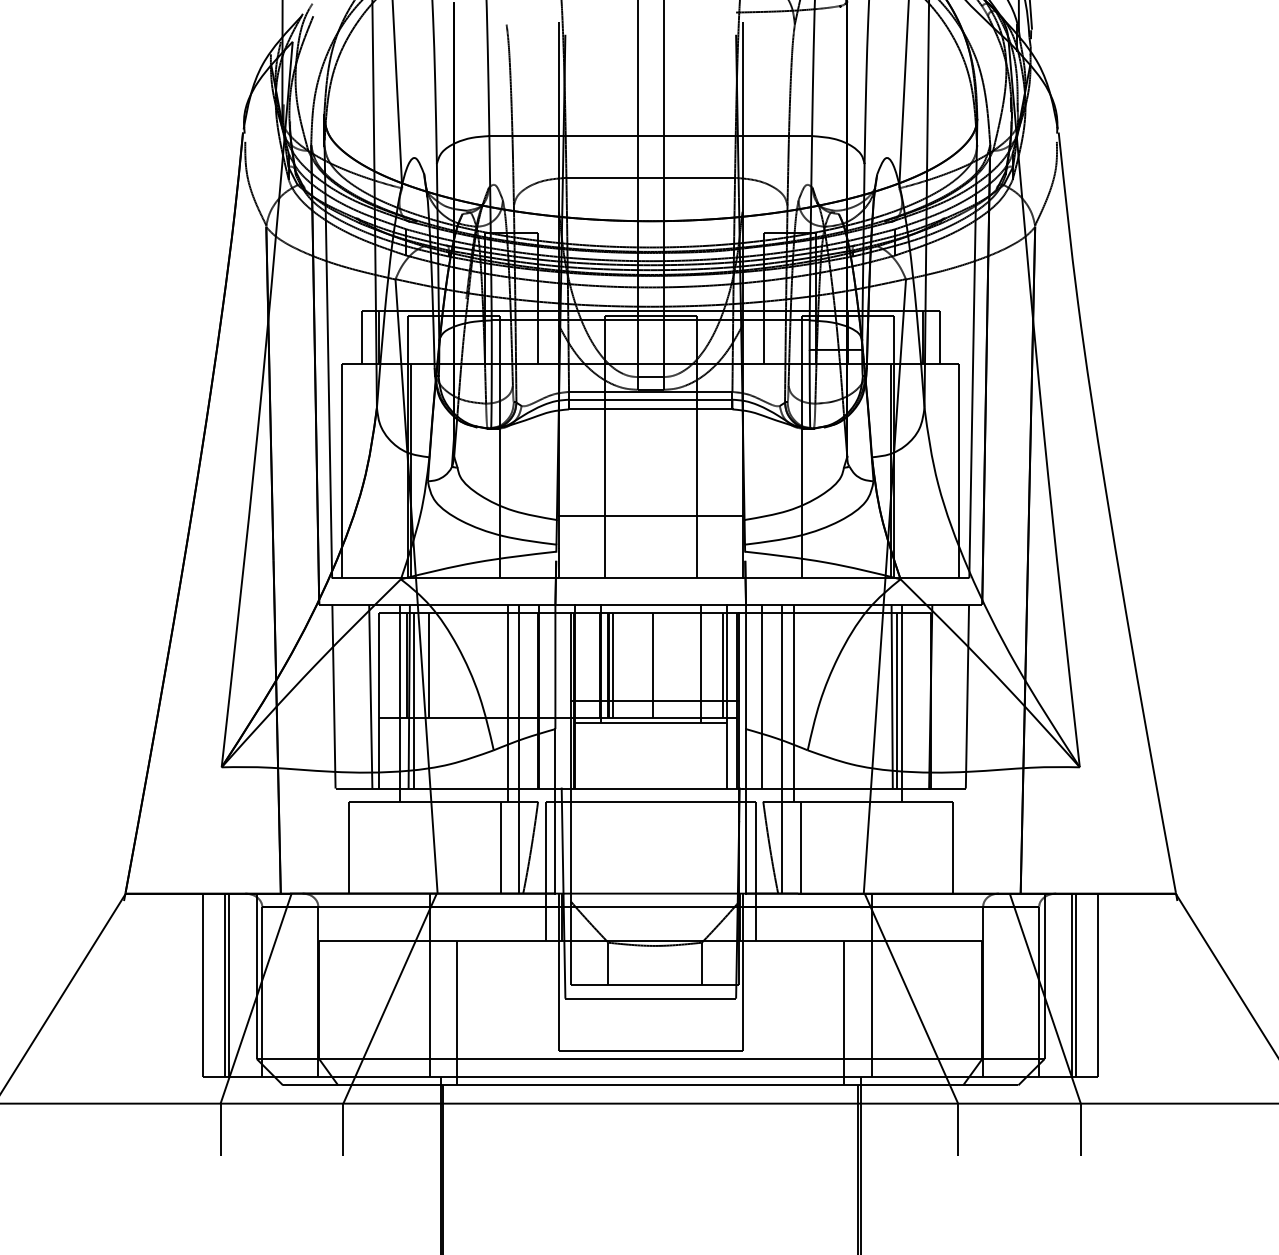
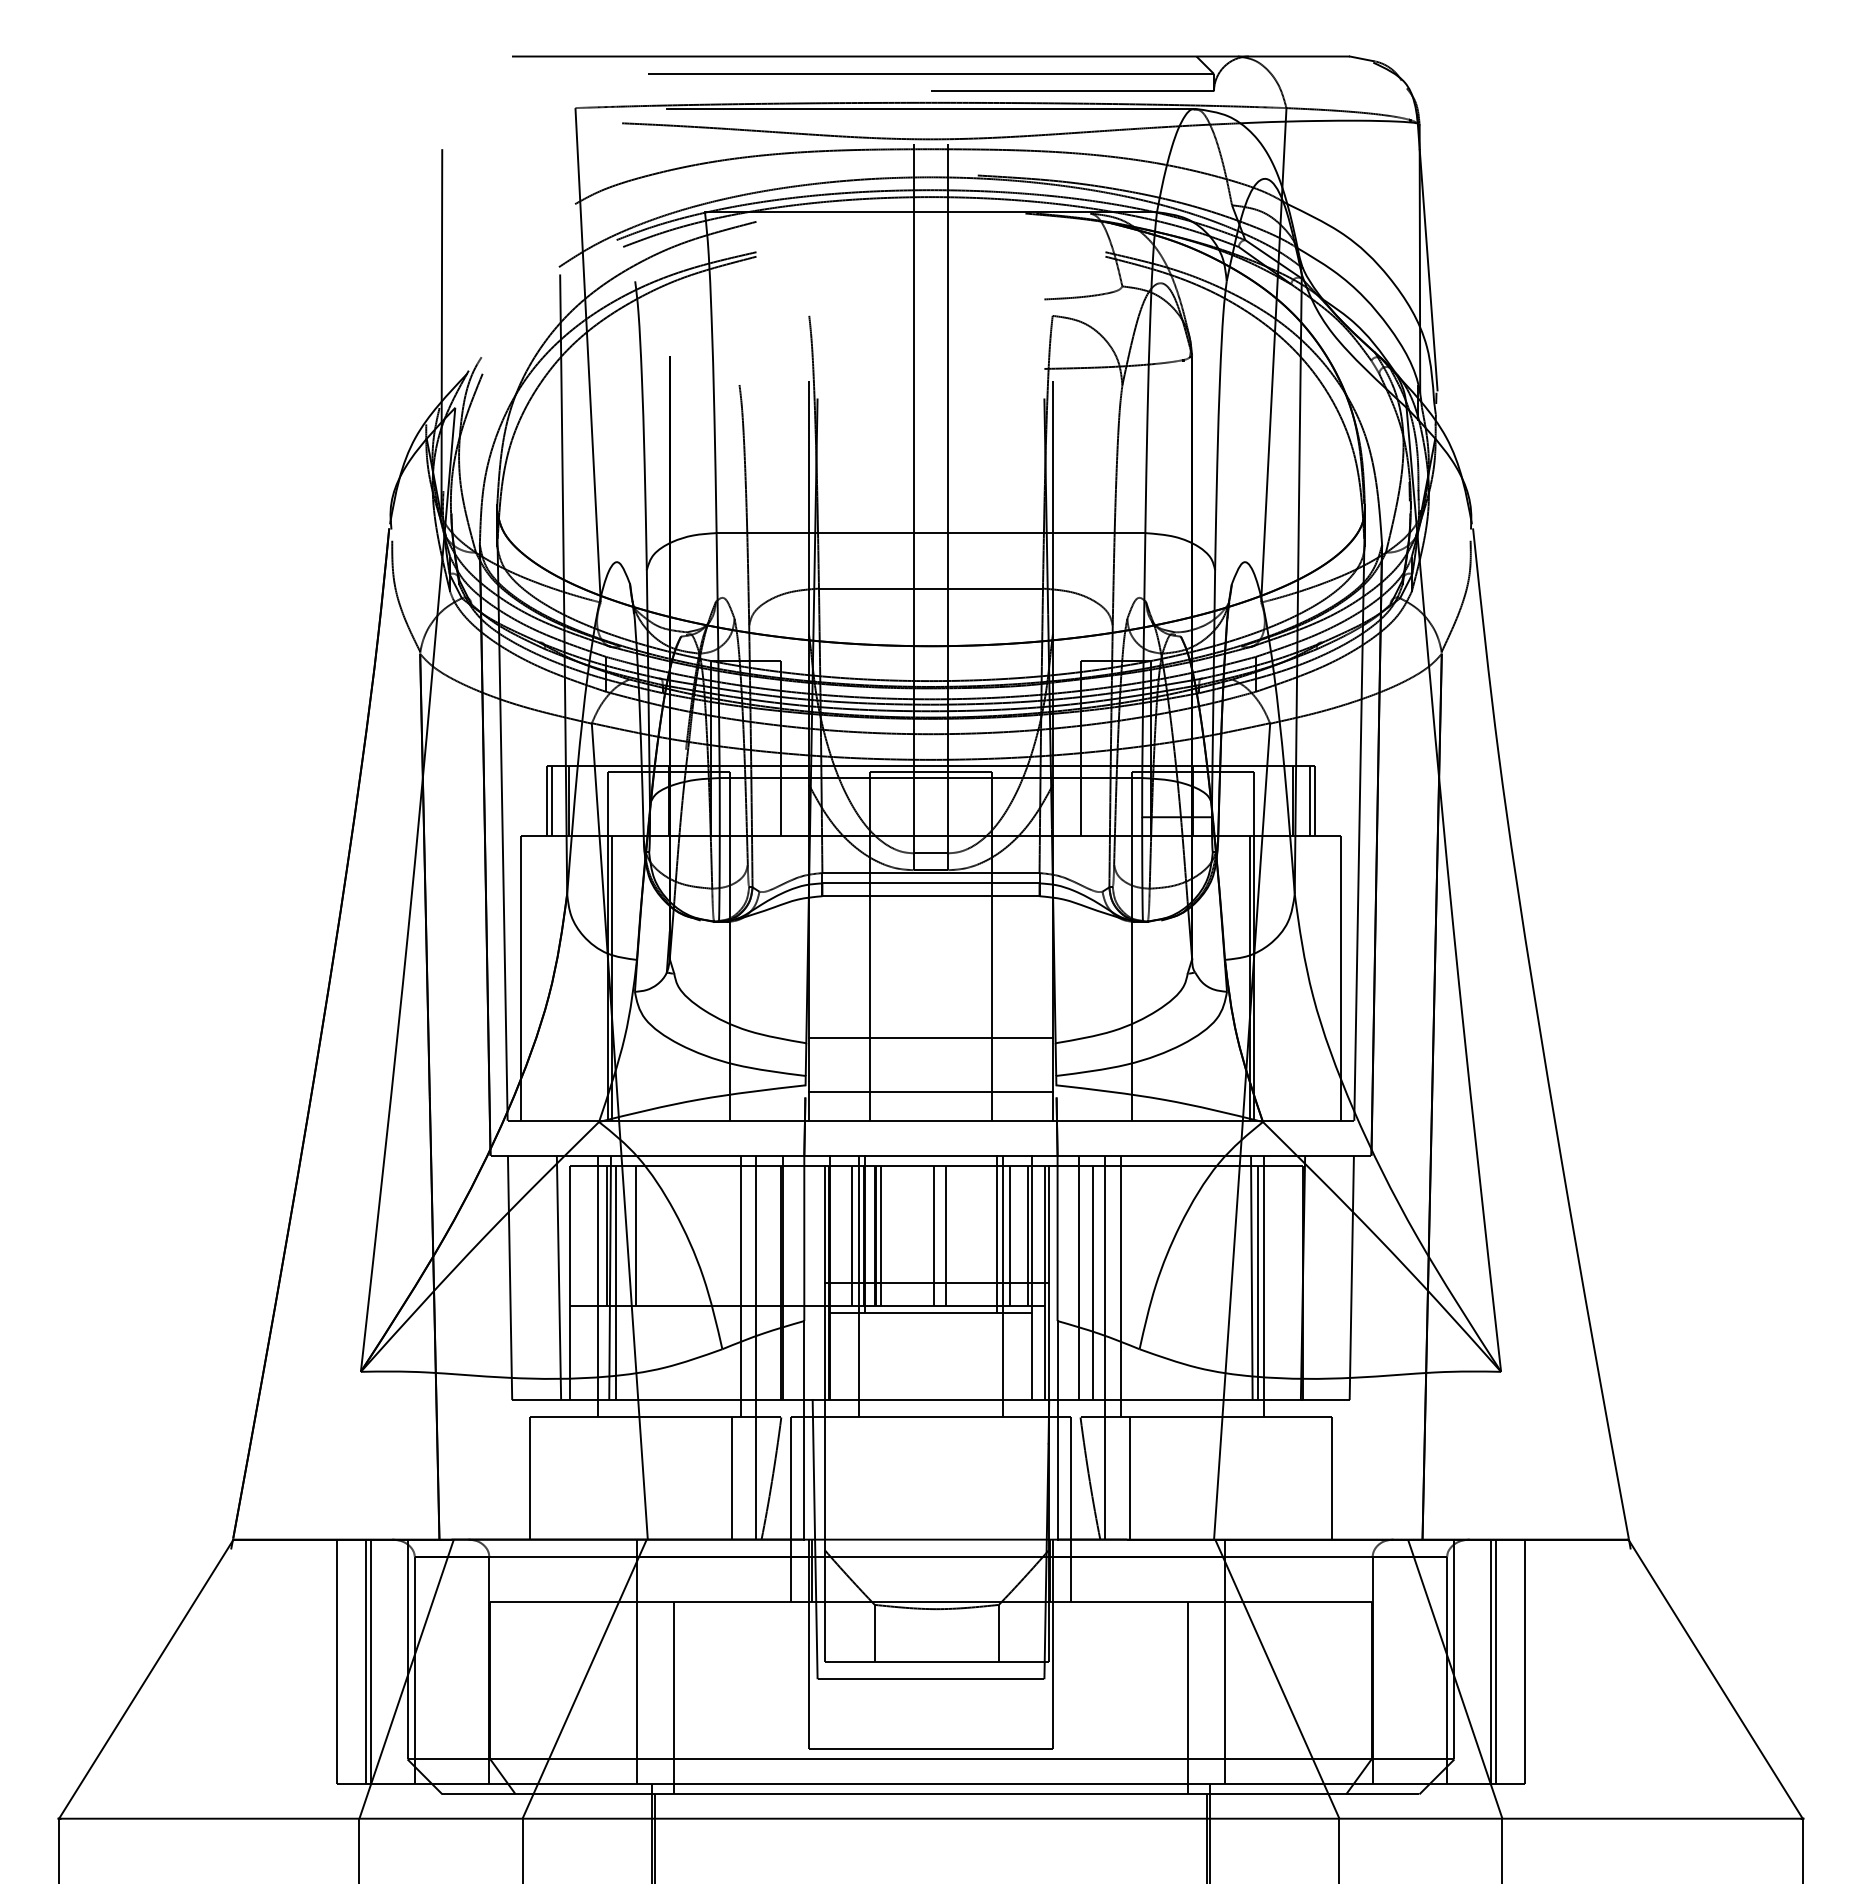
line: (365, 337) -> (552, 800), added
line: (935, 337) -> (1309, 800), added
line: (650, 557) -> (930, 1092), added
line: (590, 664) -> (851, 1235), added
line: (661, 664) -> (945, 1235), added
line: (710, 664) -> (1010, 1235), added
line: (772, 700) -> (1092, 1283), added
line: (596, 703) -> (859, 1286), added
line: (704, 703) -> (1002, 1286), added

